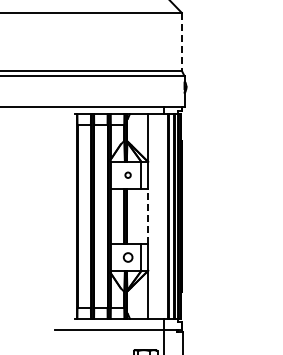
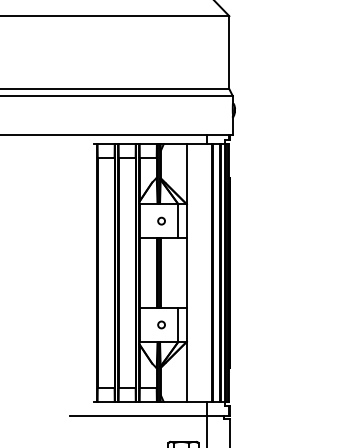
line: (181, 41) -> (228, 52), dashed -> solid
line: (148, 216) -> (187, 273), dashed -> solid
circle: (127, 257) -> (160, 324), size x0.62

